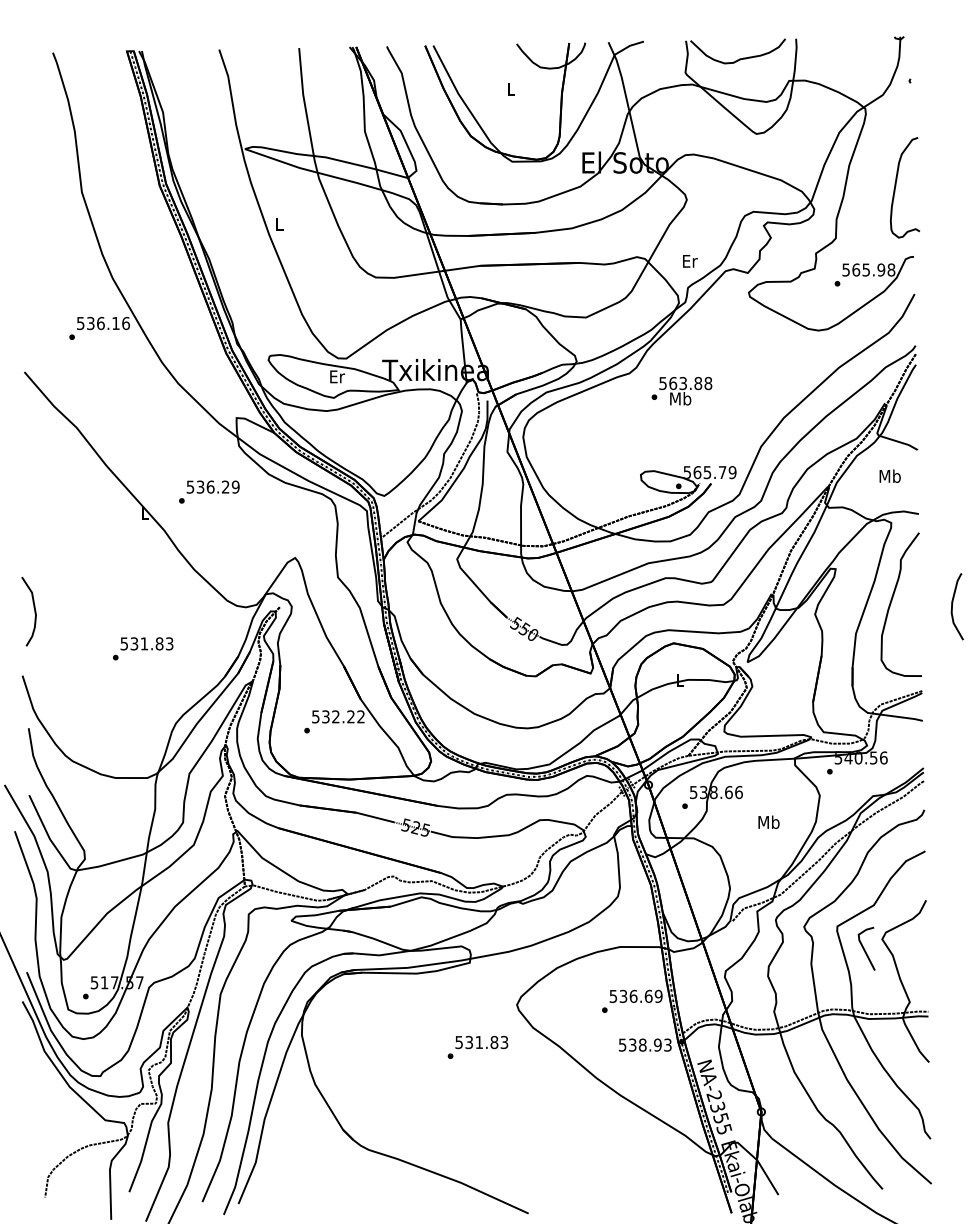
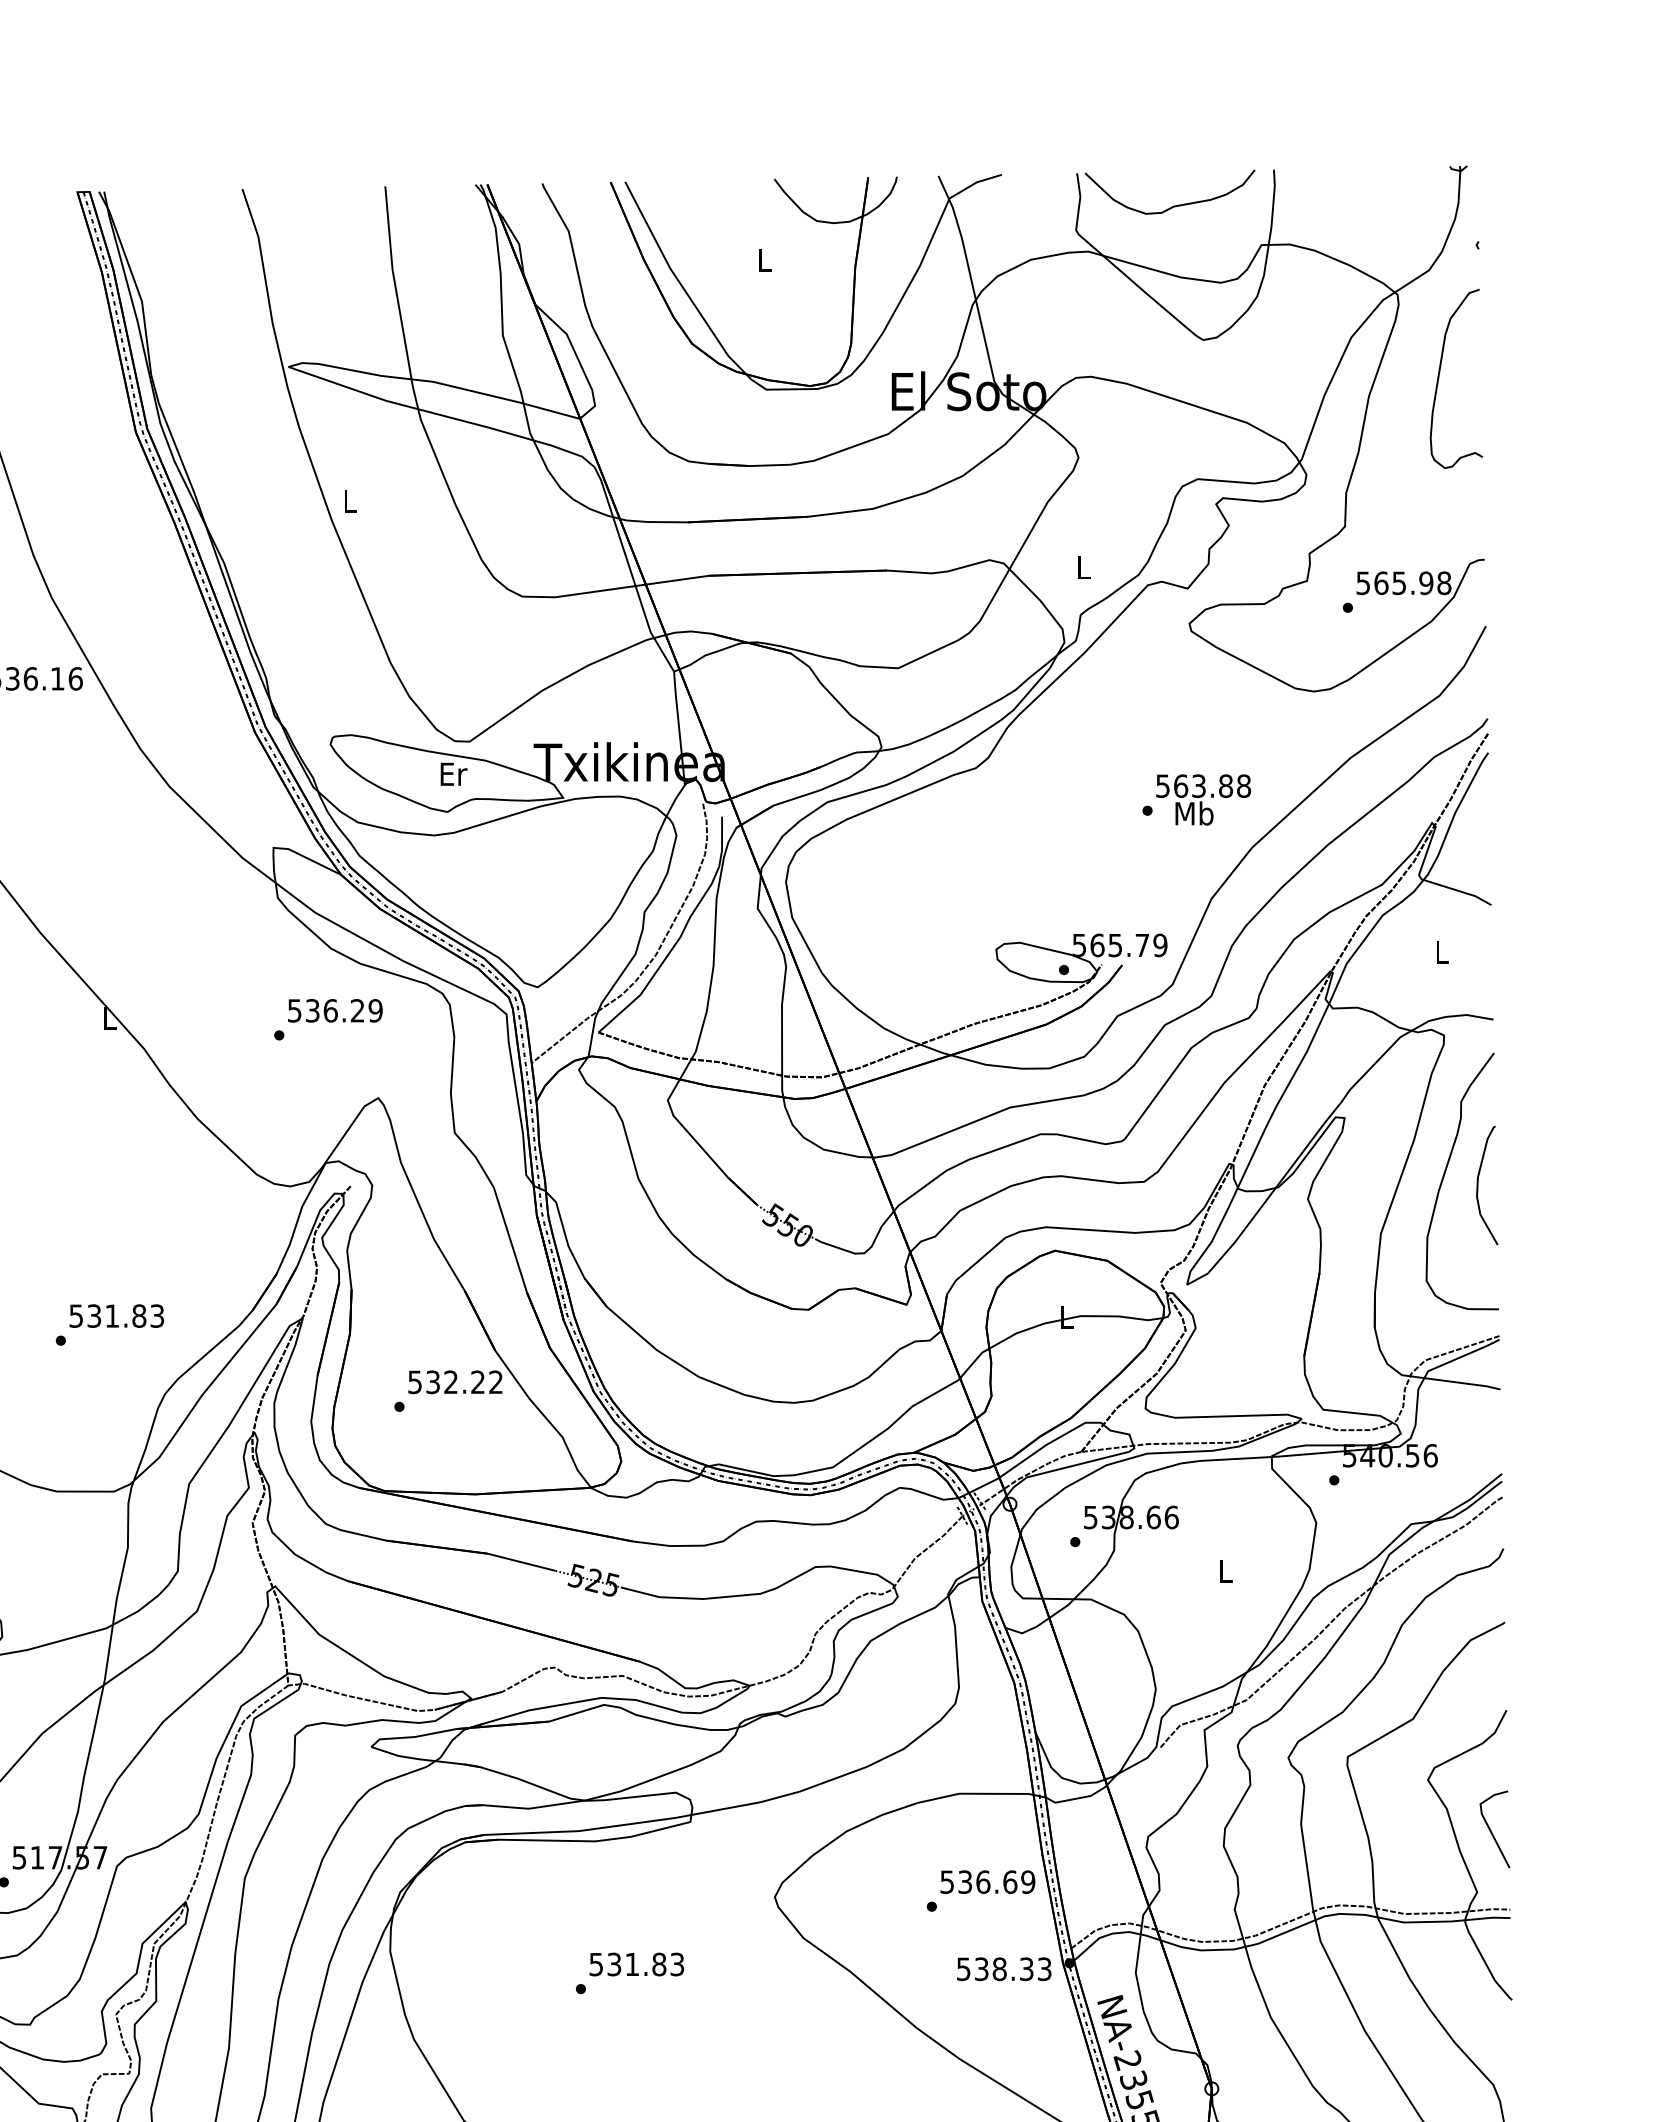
curve: (896, 186) -> (1440, 376), moved
text: (690, 261) -> (1085, 568), Er -> L
text: (681, 391) -> (1195, 800), moved
text: (889, 475) -> (1440, 950), Mb -> L
text: (209, 491) -> (328, 1018), moved
curve: (952, 606) -> (1478, 1184), moved
text: (143, 648) -> (110, 1324), moved
text: (768, 821) -> (1224, 1569), Mb -> L
line: (865, 949) -> (1492, 1830), moved
text: (657, 1044) -> (1026, 1968), 538.93 -> 538.33
text: (477, 1047) -> (629, 1973), moved

